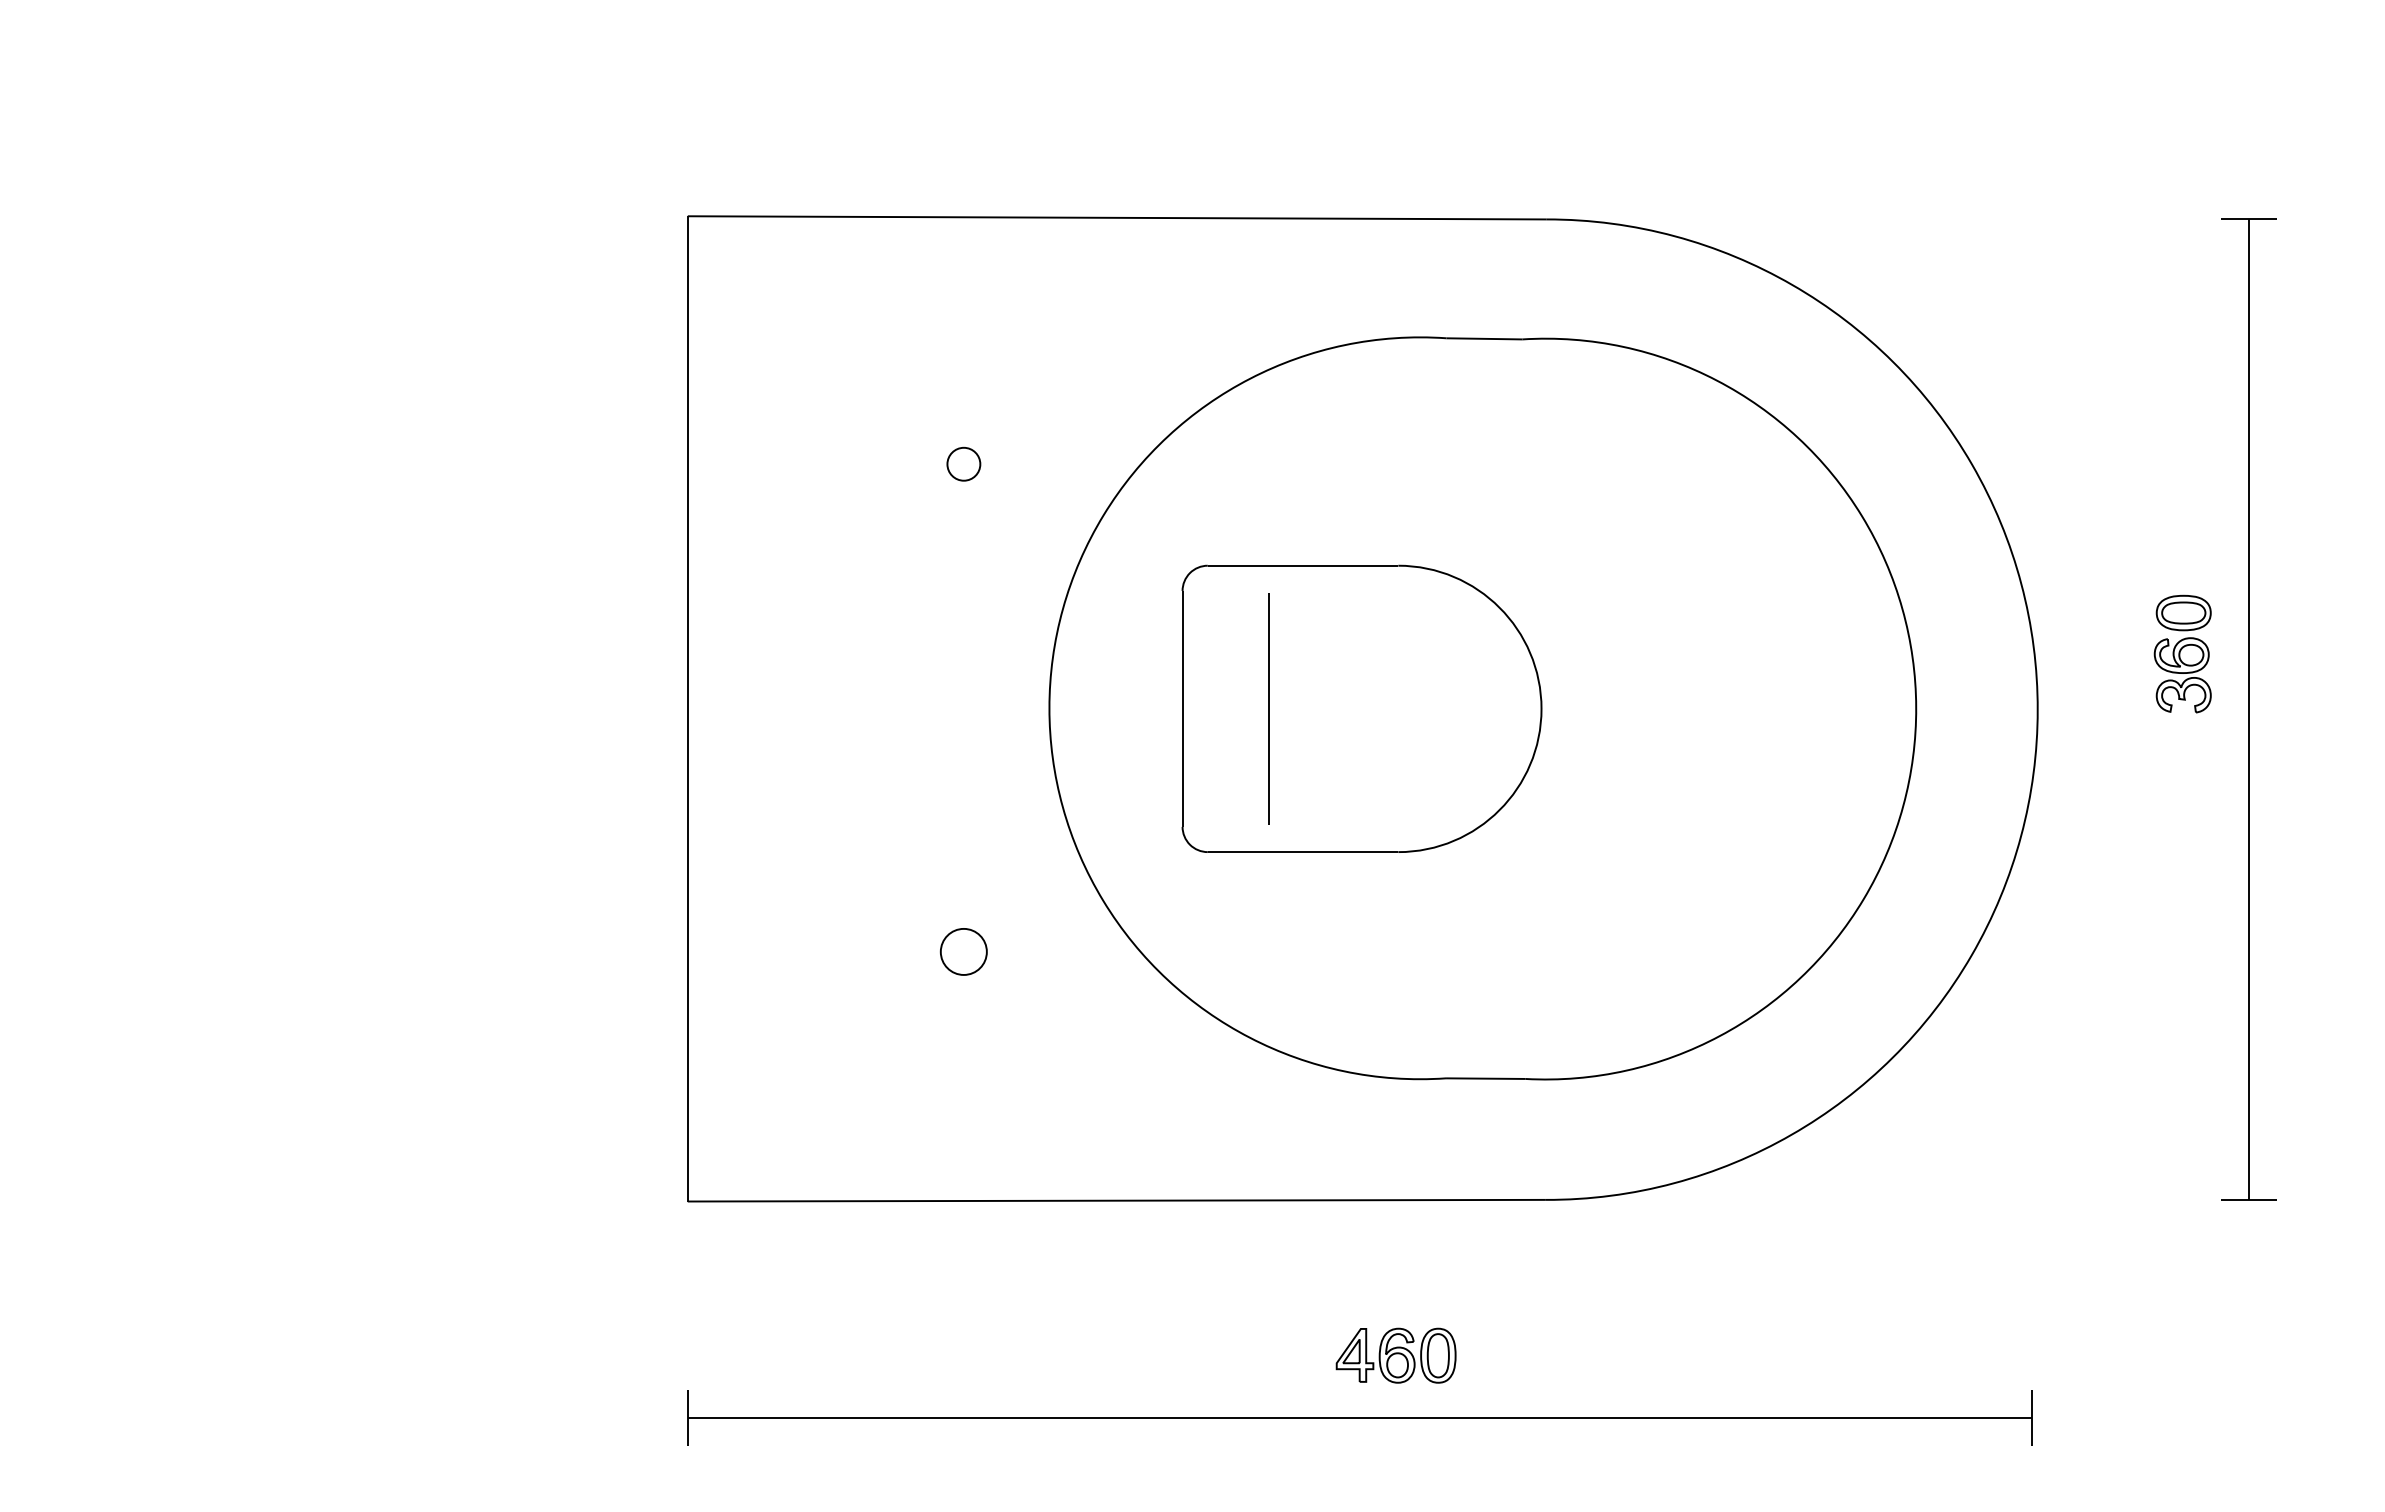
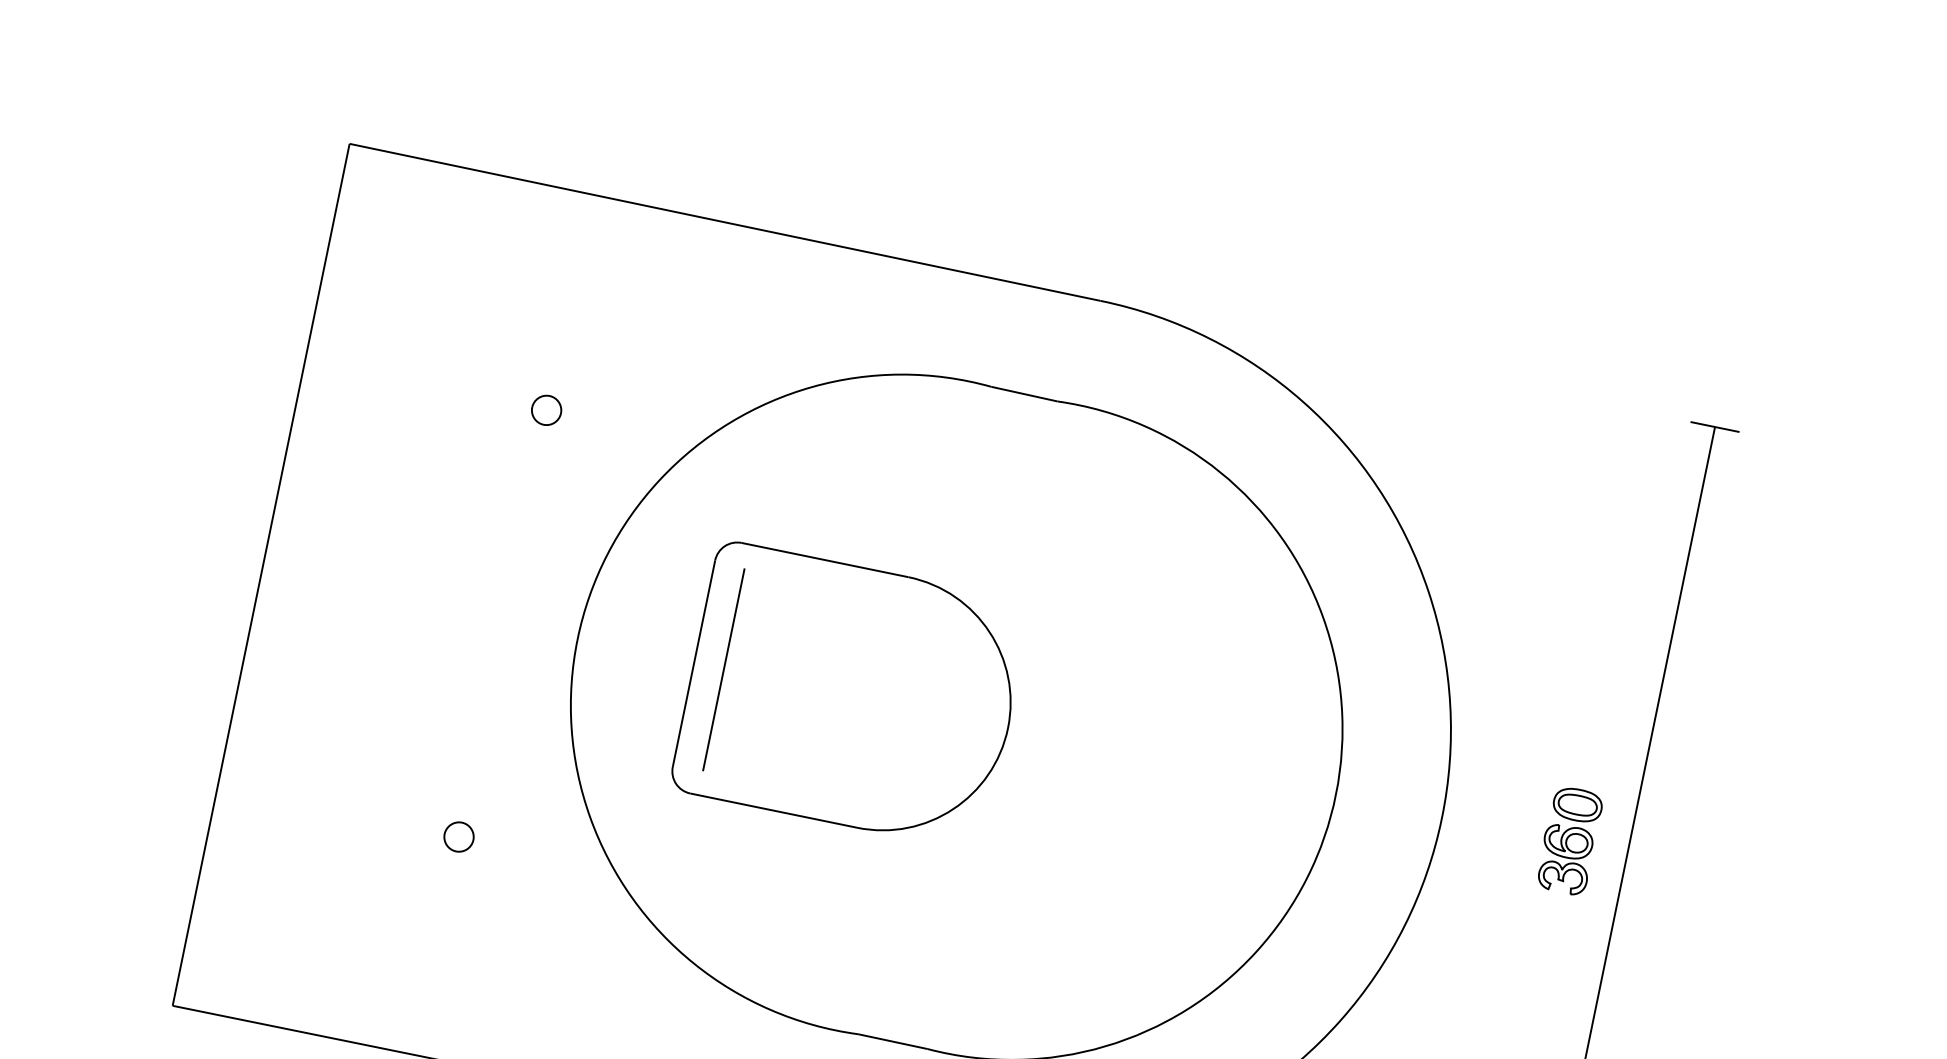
part: (2182, 653) -> (1569, 840), moved
line: (1268, 708) -> (723, 669), moved
part: (963, 951) -> (458, 836), size x0.71

